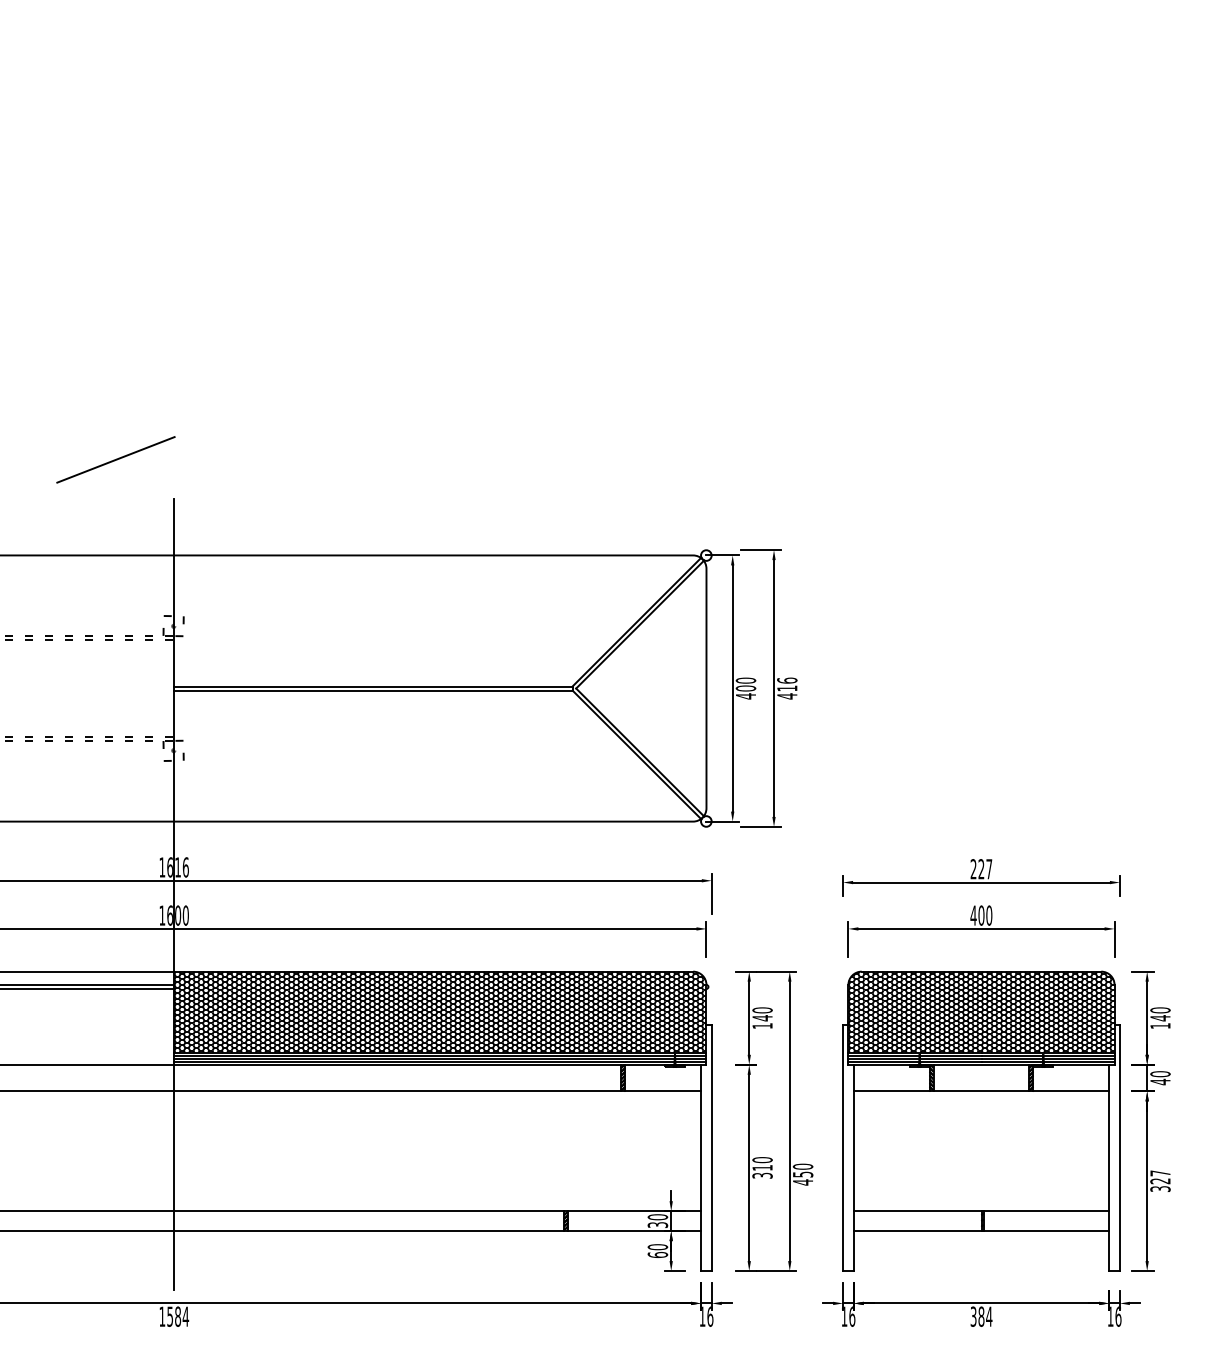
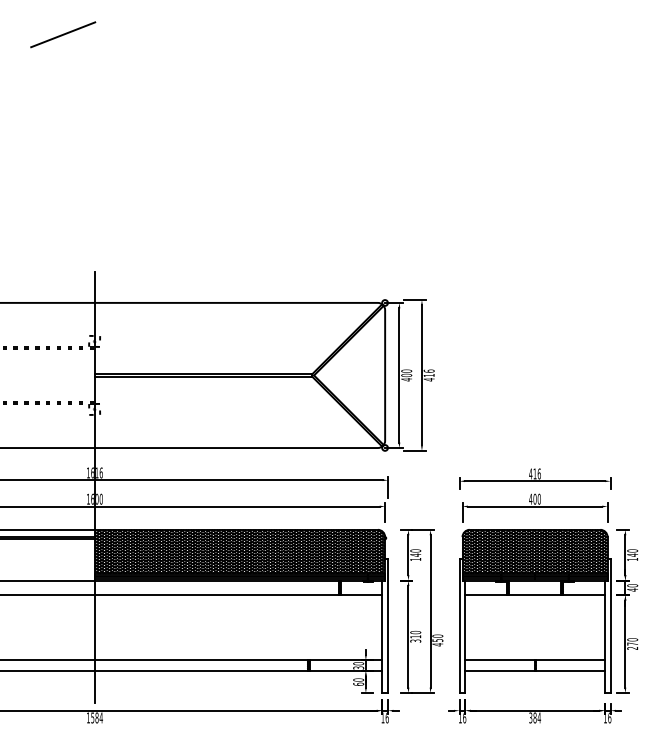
line: (116, 459) -> (63, 34), moved
text: (980, 868) -> (534, 473), 227 -> 416
text: (1160, 1180) -> (632, 643), 327 -> 270

